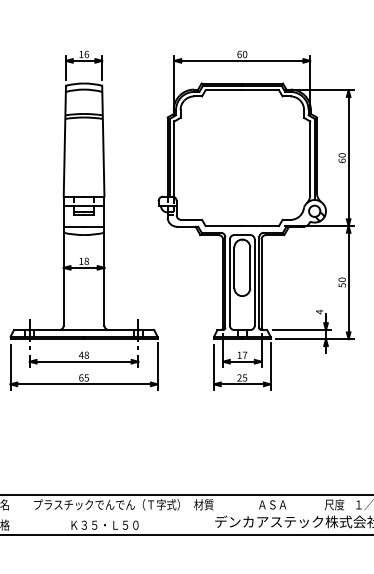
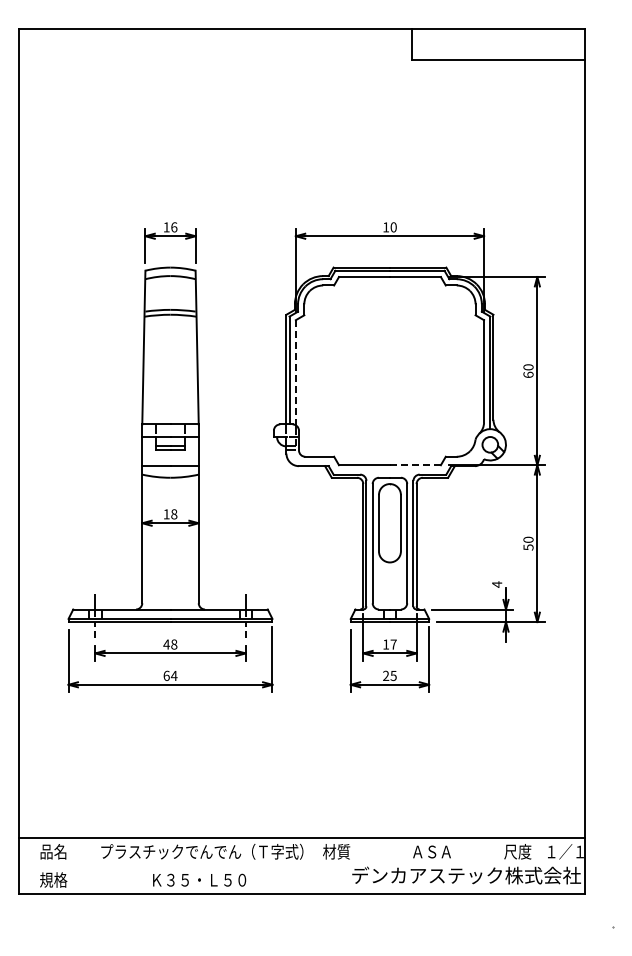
text: (239, 54) -> (386, 227), 60 -> 10
line: (174, 159) -> (295, 372), solid -> dashed
line: (260, 226) -> (414, 465), solid -> dashed
text: (86, 377) -> (173, 675), 65 -> 64

